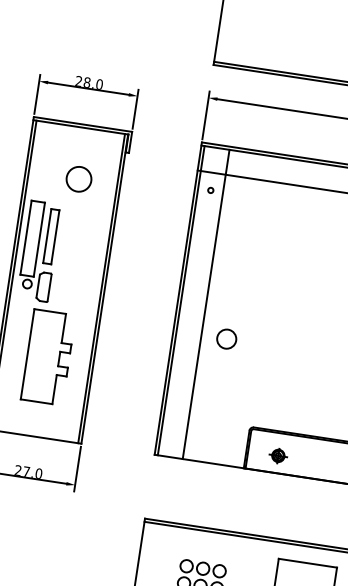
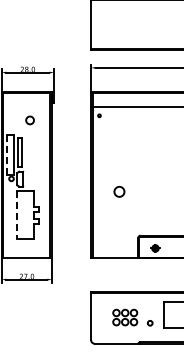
circle: (77, 179) -> (29, 120), size x0.6
line: (26, 237) -> (7, 154), solid -> dashed
line: (207, 304) -> (106, 175), removed
line: (28, 354) -> (17, 215), solid -> dashed

